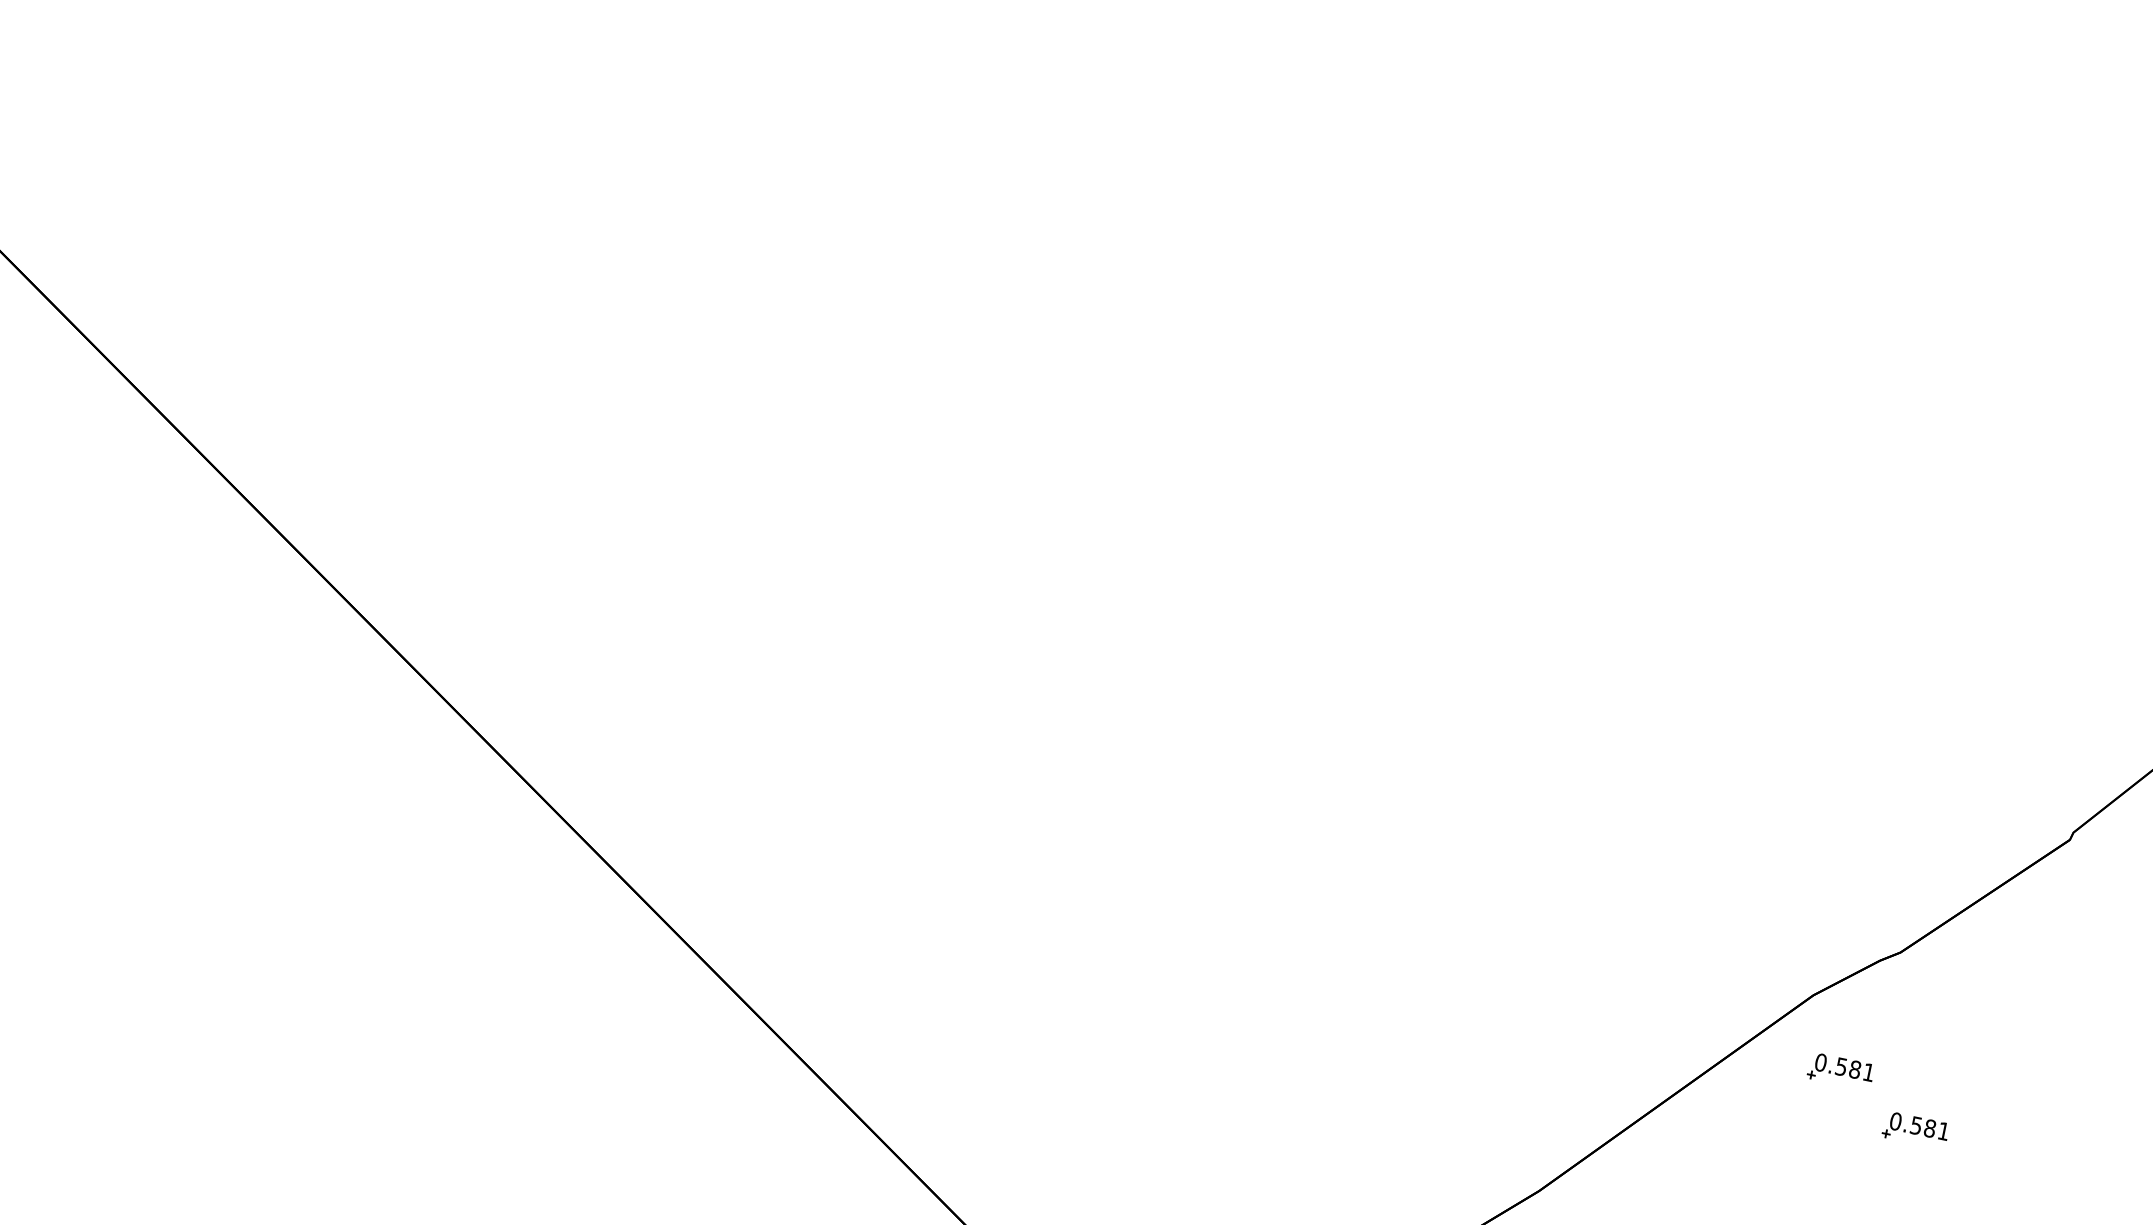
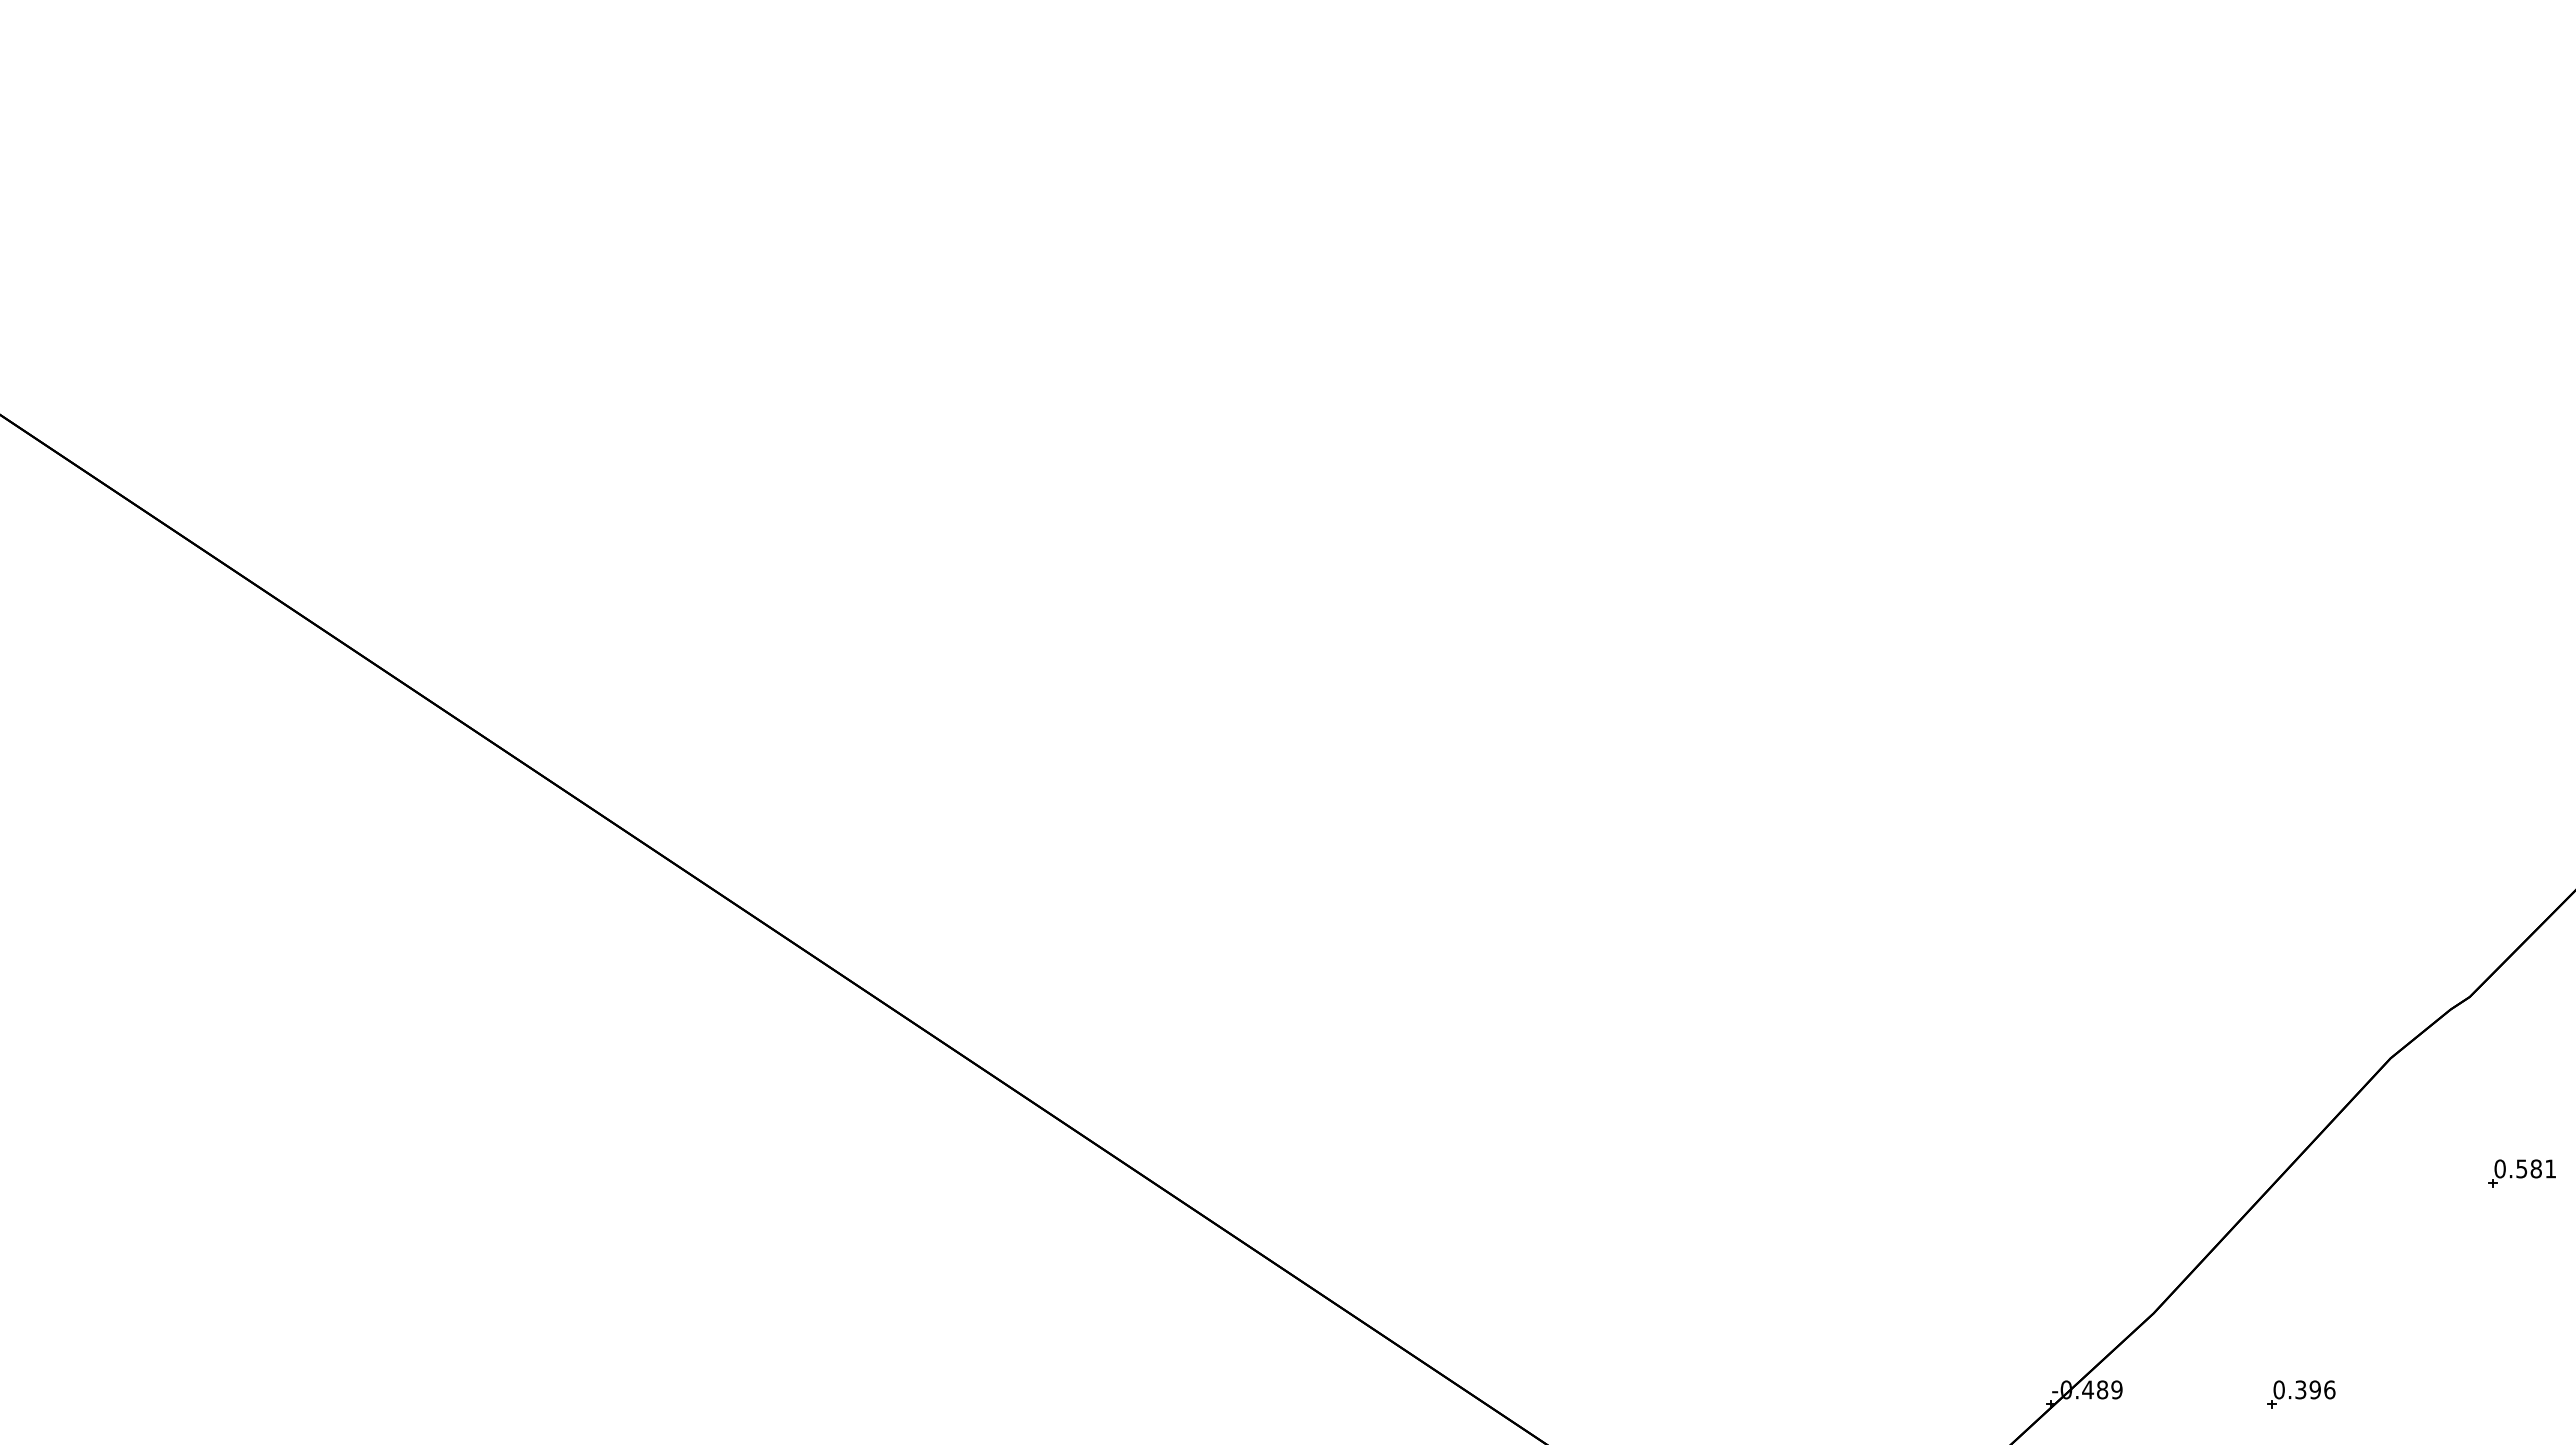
part: (1840, 1071) -> (2433, 1129), removed

